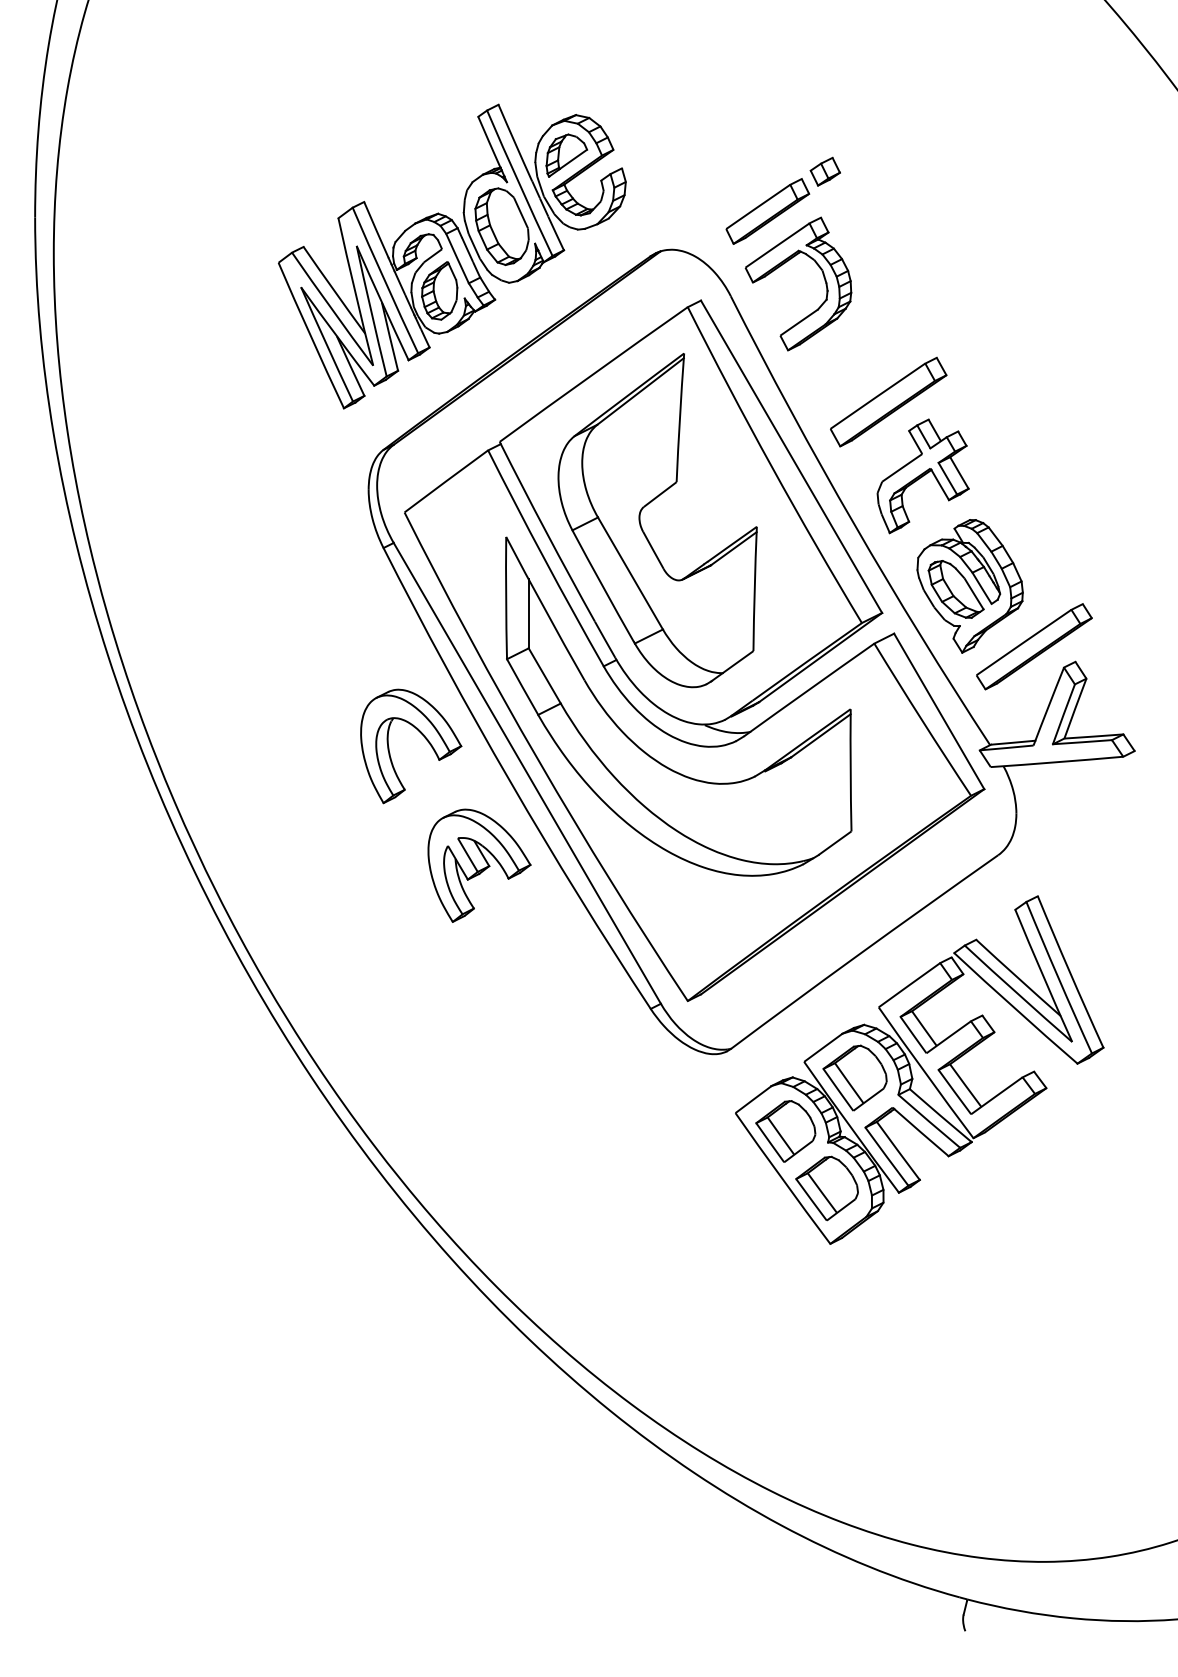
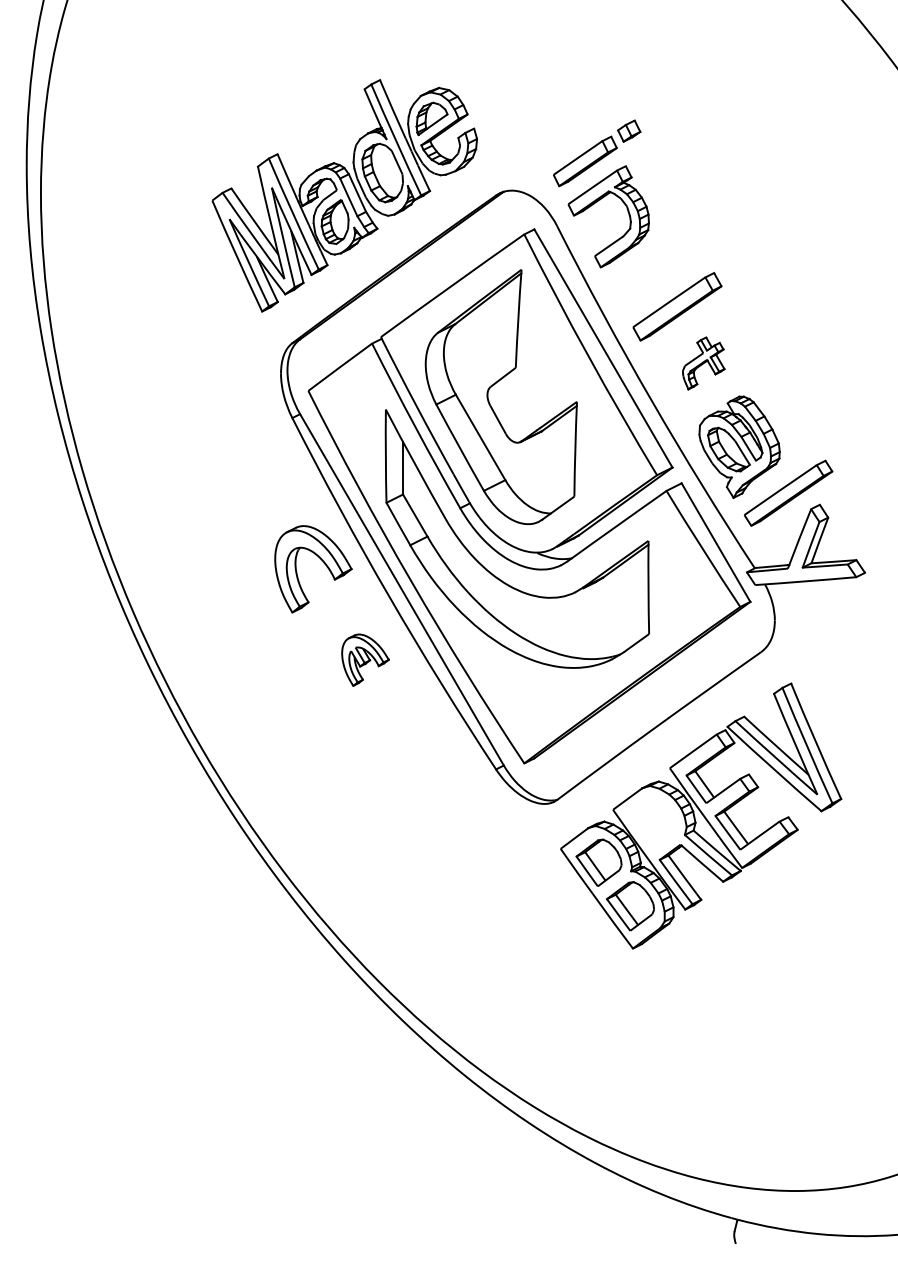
part: (922, 476) -> (703, 363), size x0.6
part: (479, 865) -> (365, 660), size x0.6
part: (854, 1077) -> (651, 821), removed

